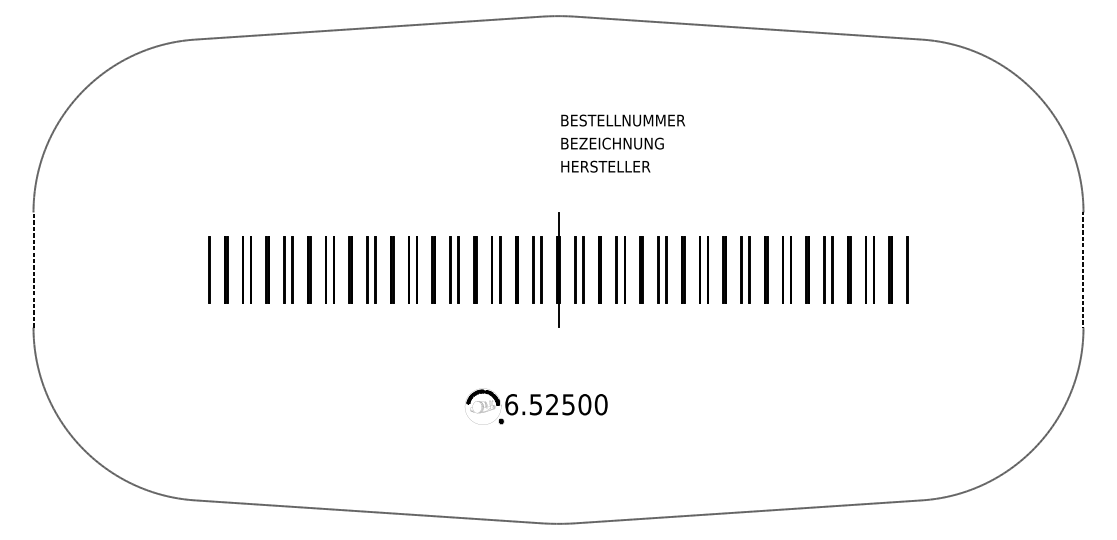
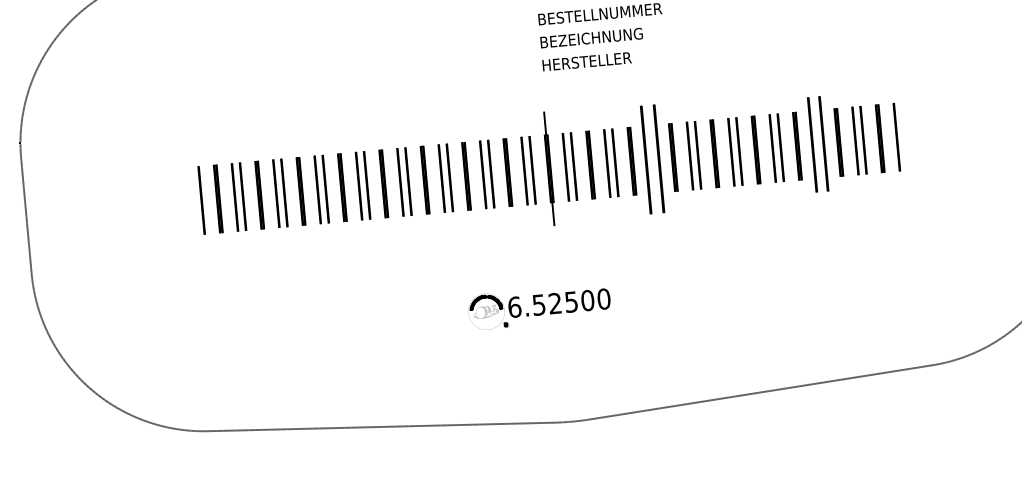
part: (662, 269) -> (652, 158), size x1.6
part: (828, 269) -> (818, 143), size x1.4

